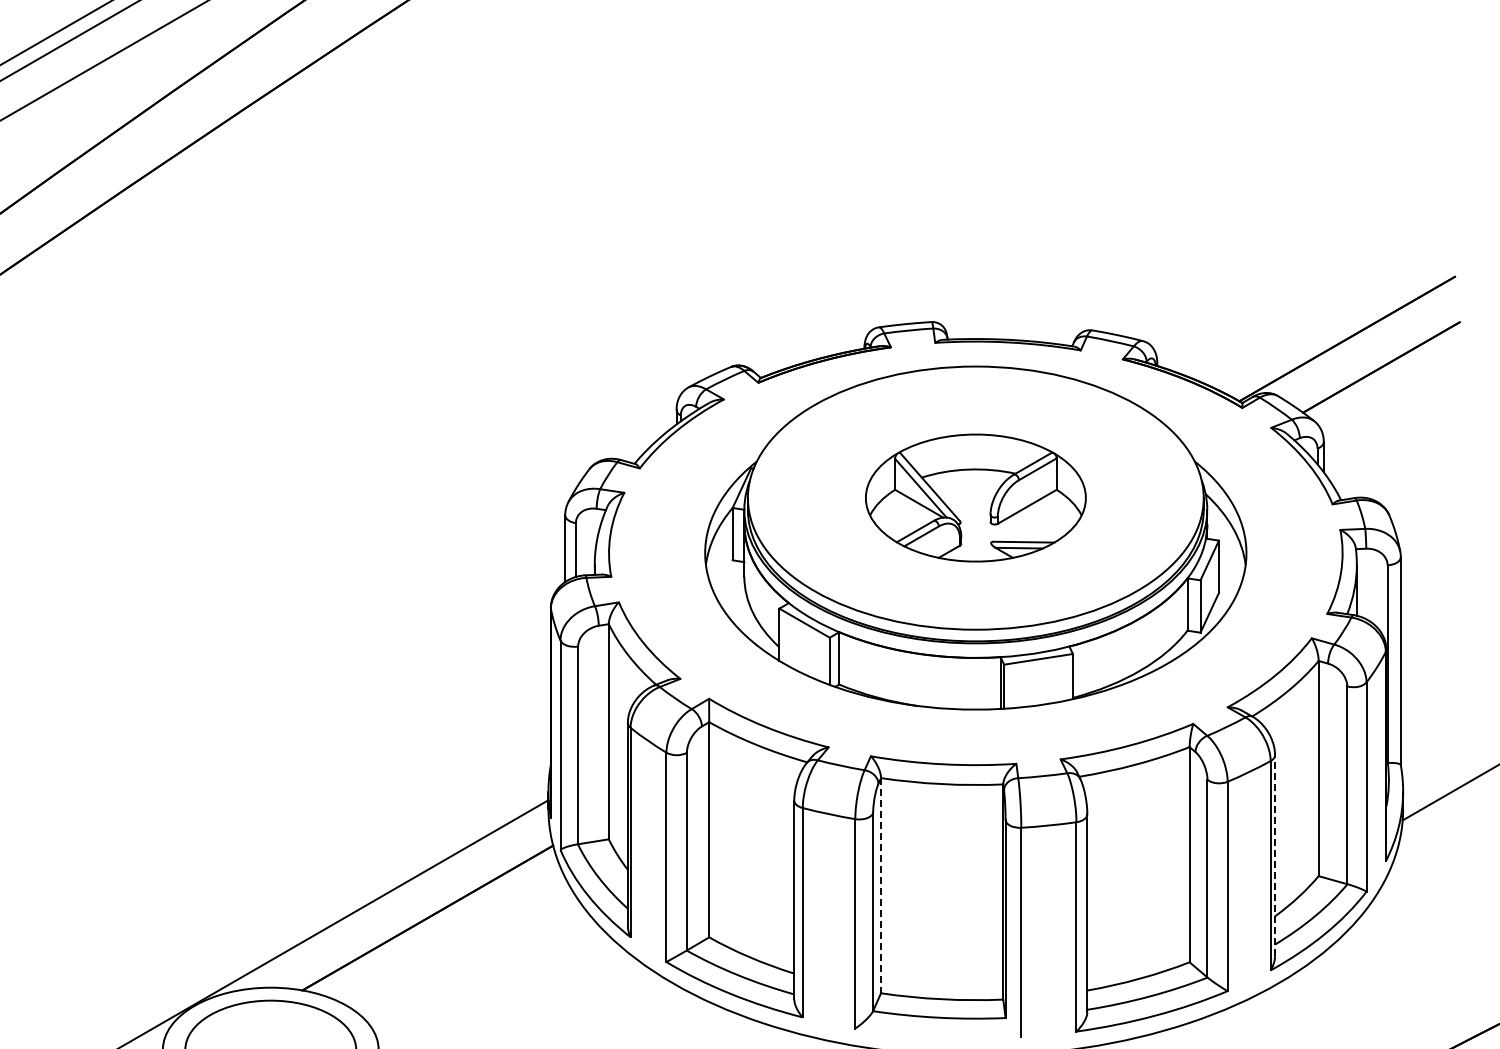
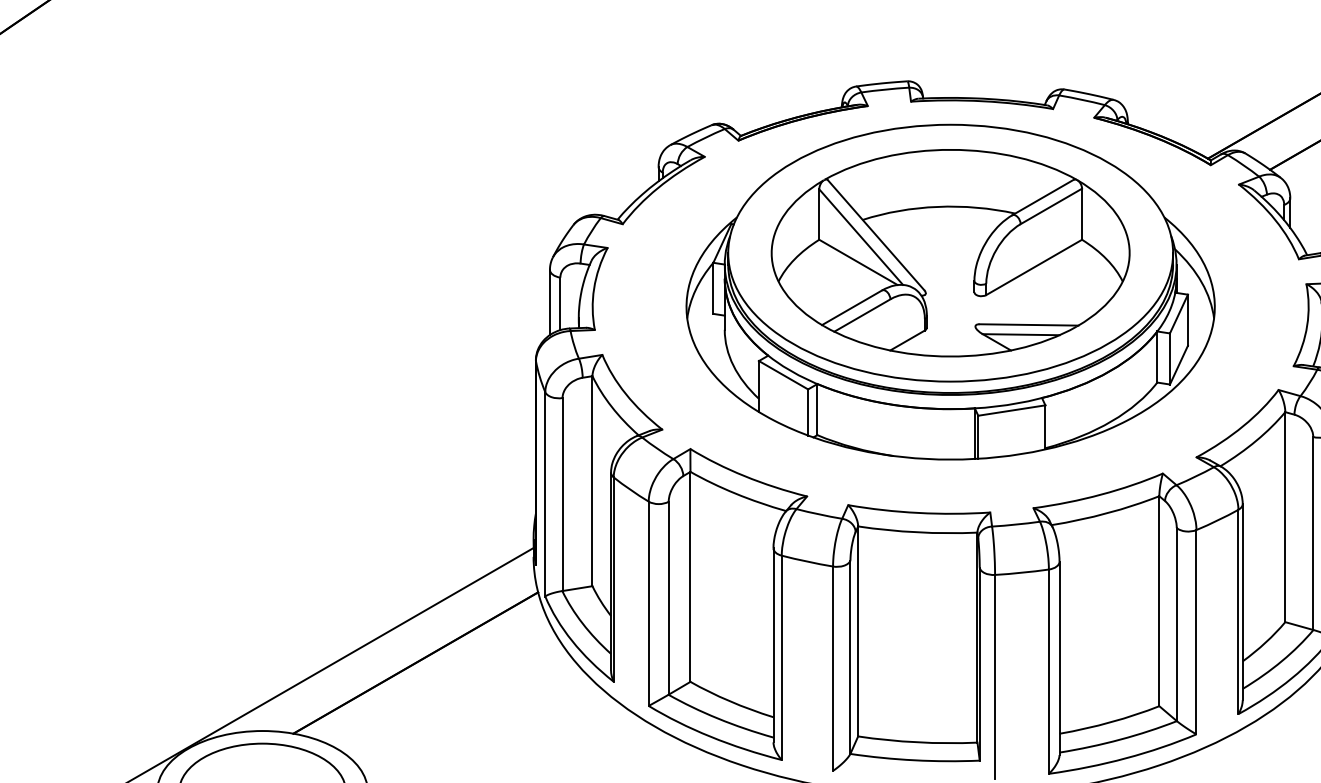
part: (975, 497) -> (950, 252), size x1.67
line: (1275, 855) -> (1243, 601), dashed -> solid
line: (881, 885) -> (858, 631), dashed -> solid

